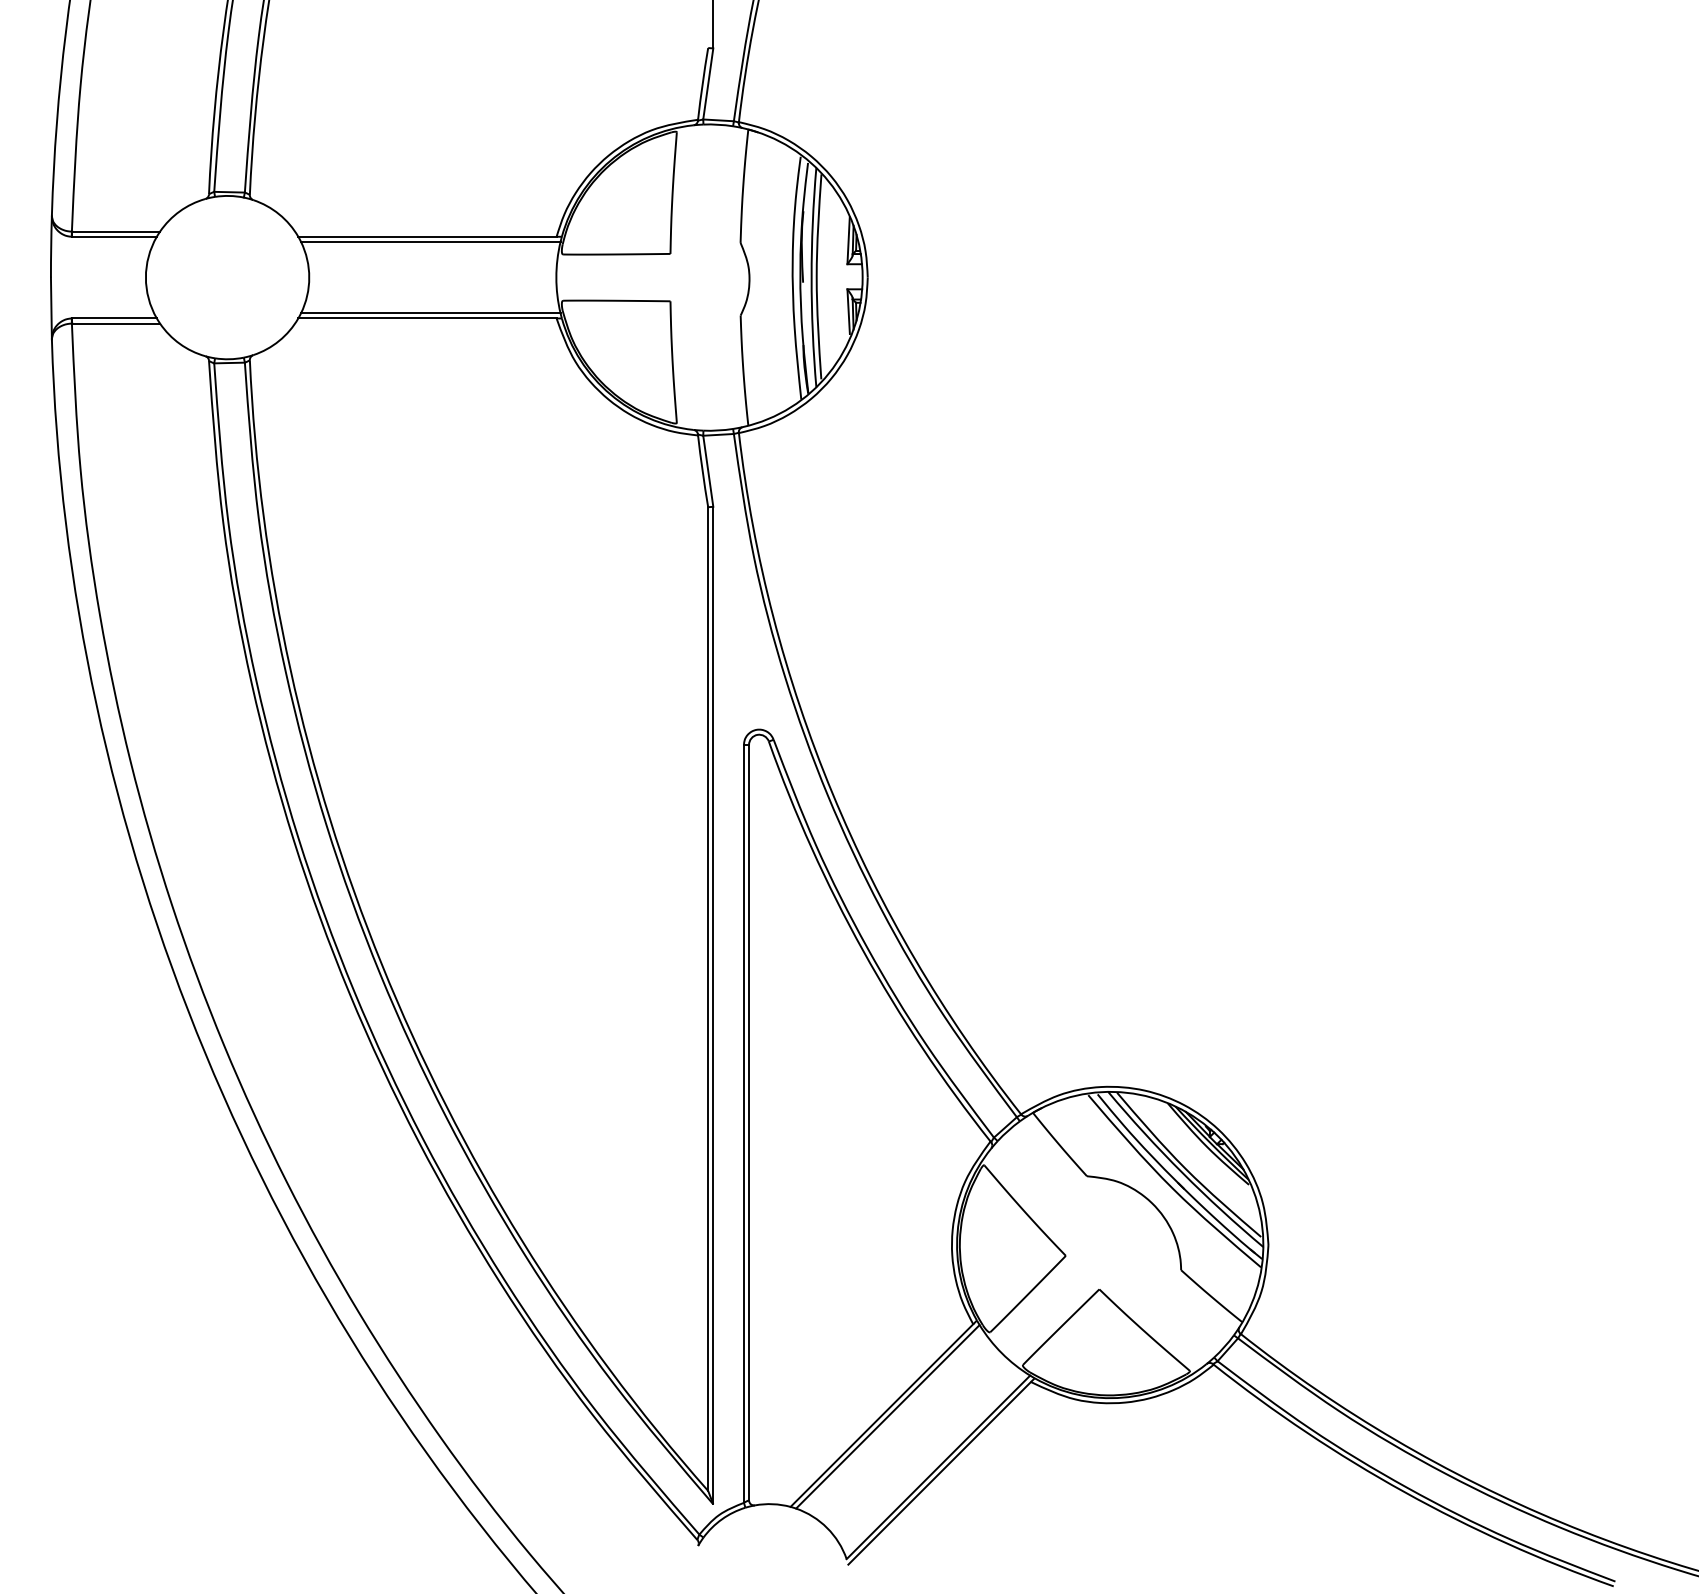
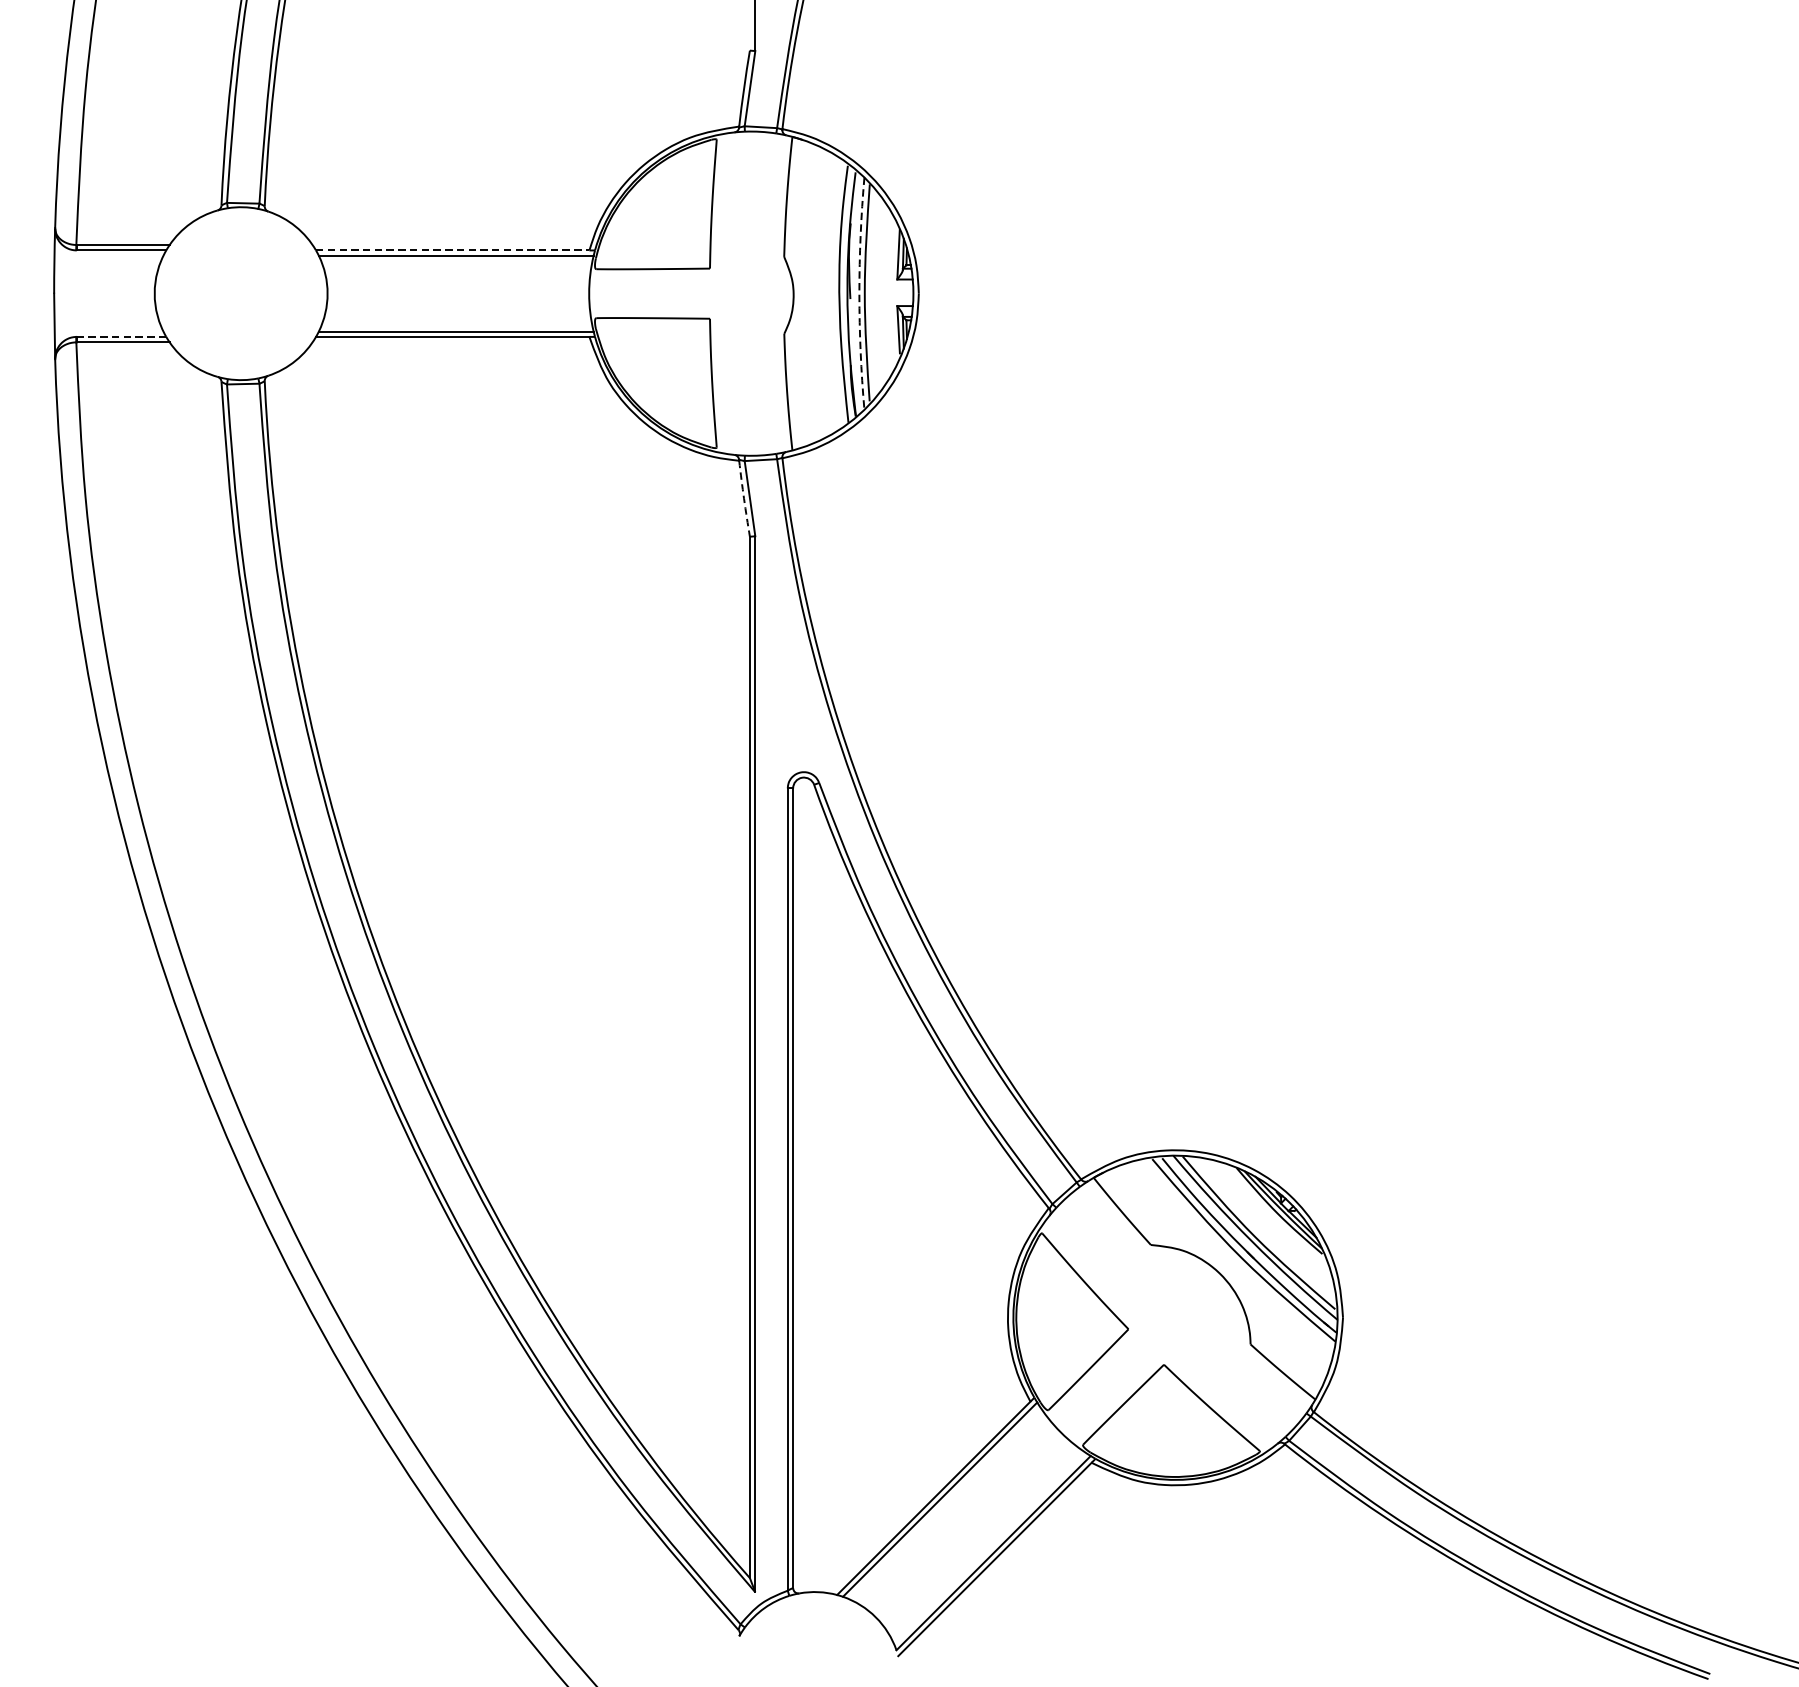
line: (427, 236) -> (452, 250), solid -> dashed
arc: (811, 277) -> (859, 293), solid -> dashed
line: (114, 318) -> (121, 336), solid -> dashed
arc: (702, 471) -> (743, 498), solid -> dashed

